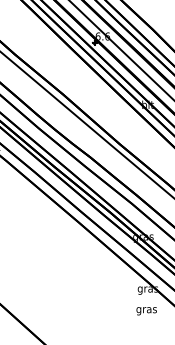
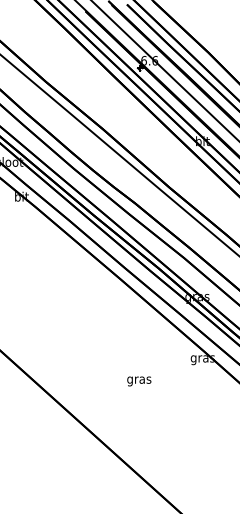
text: (146, 311) -> (139, 381), moved

